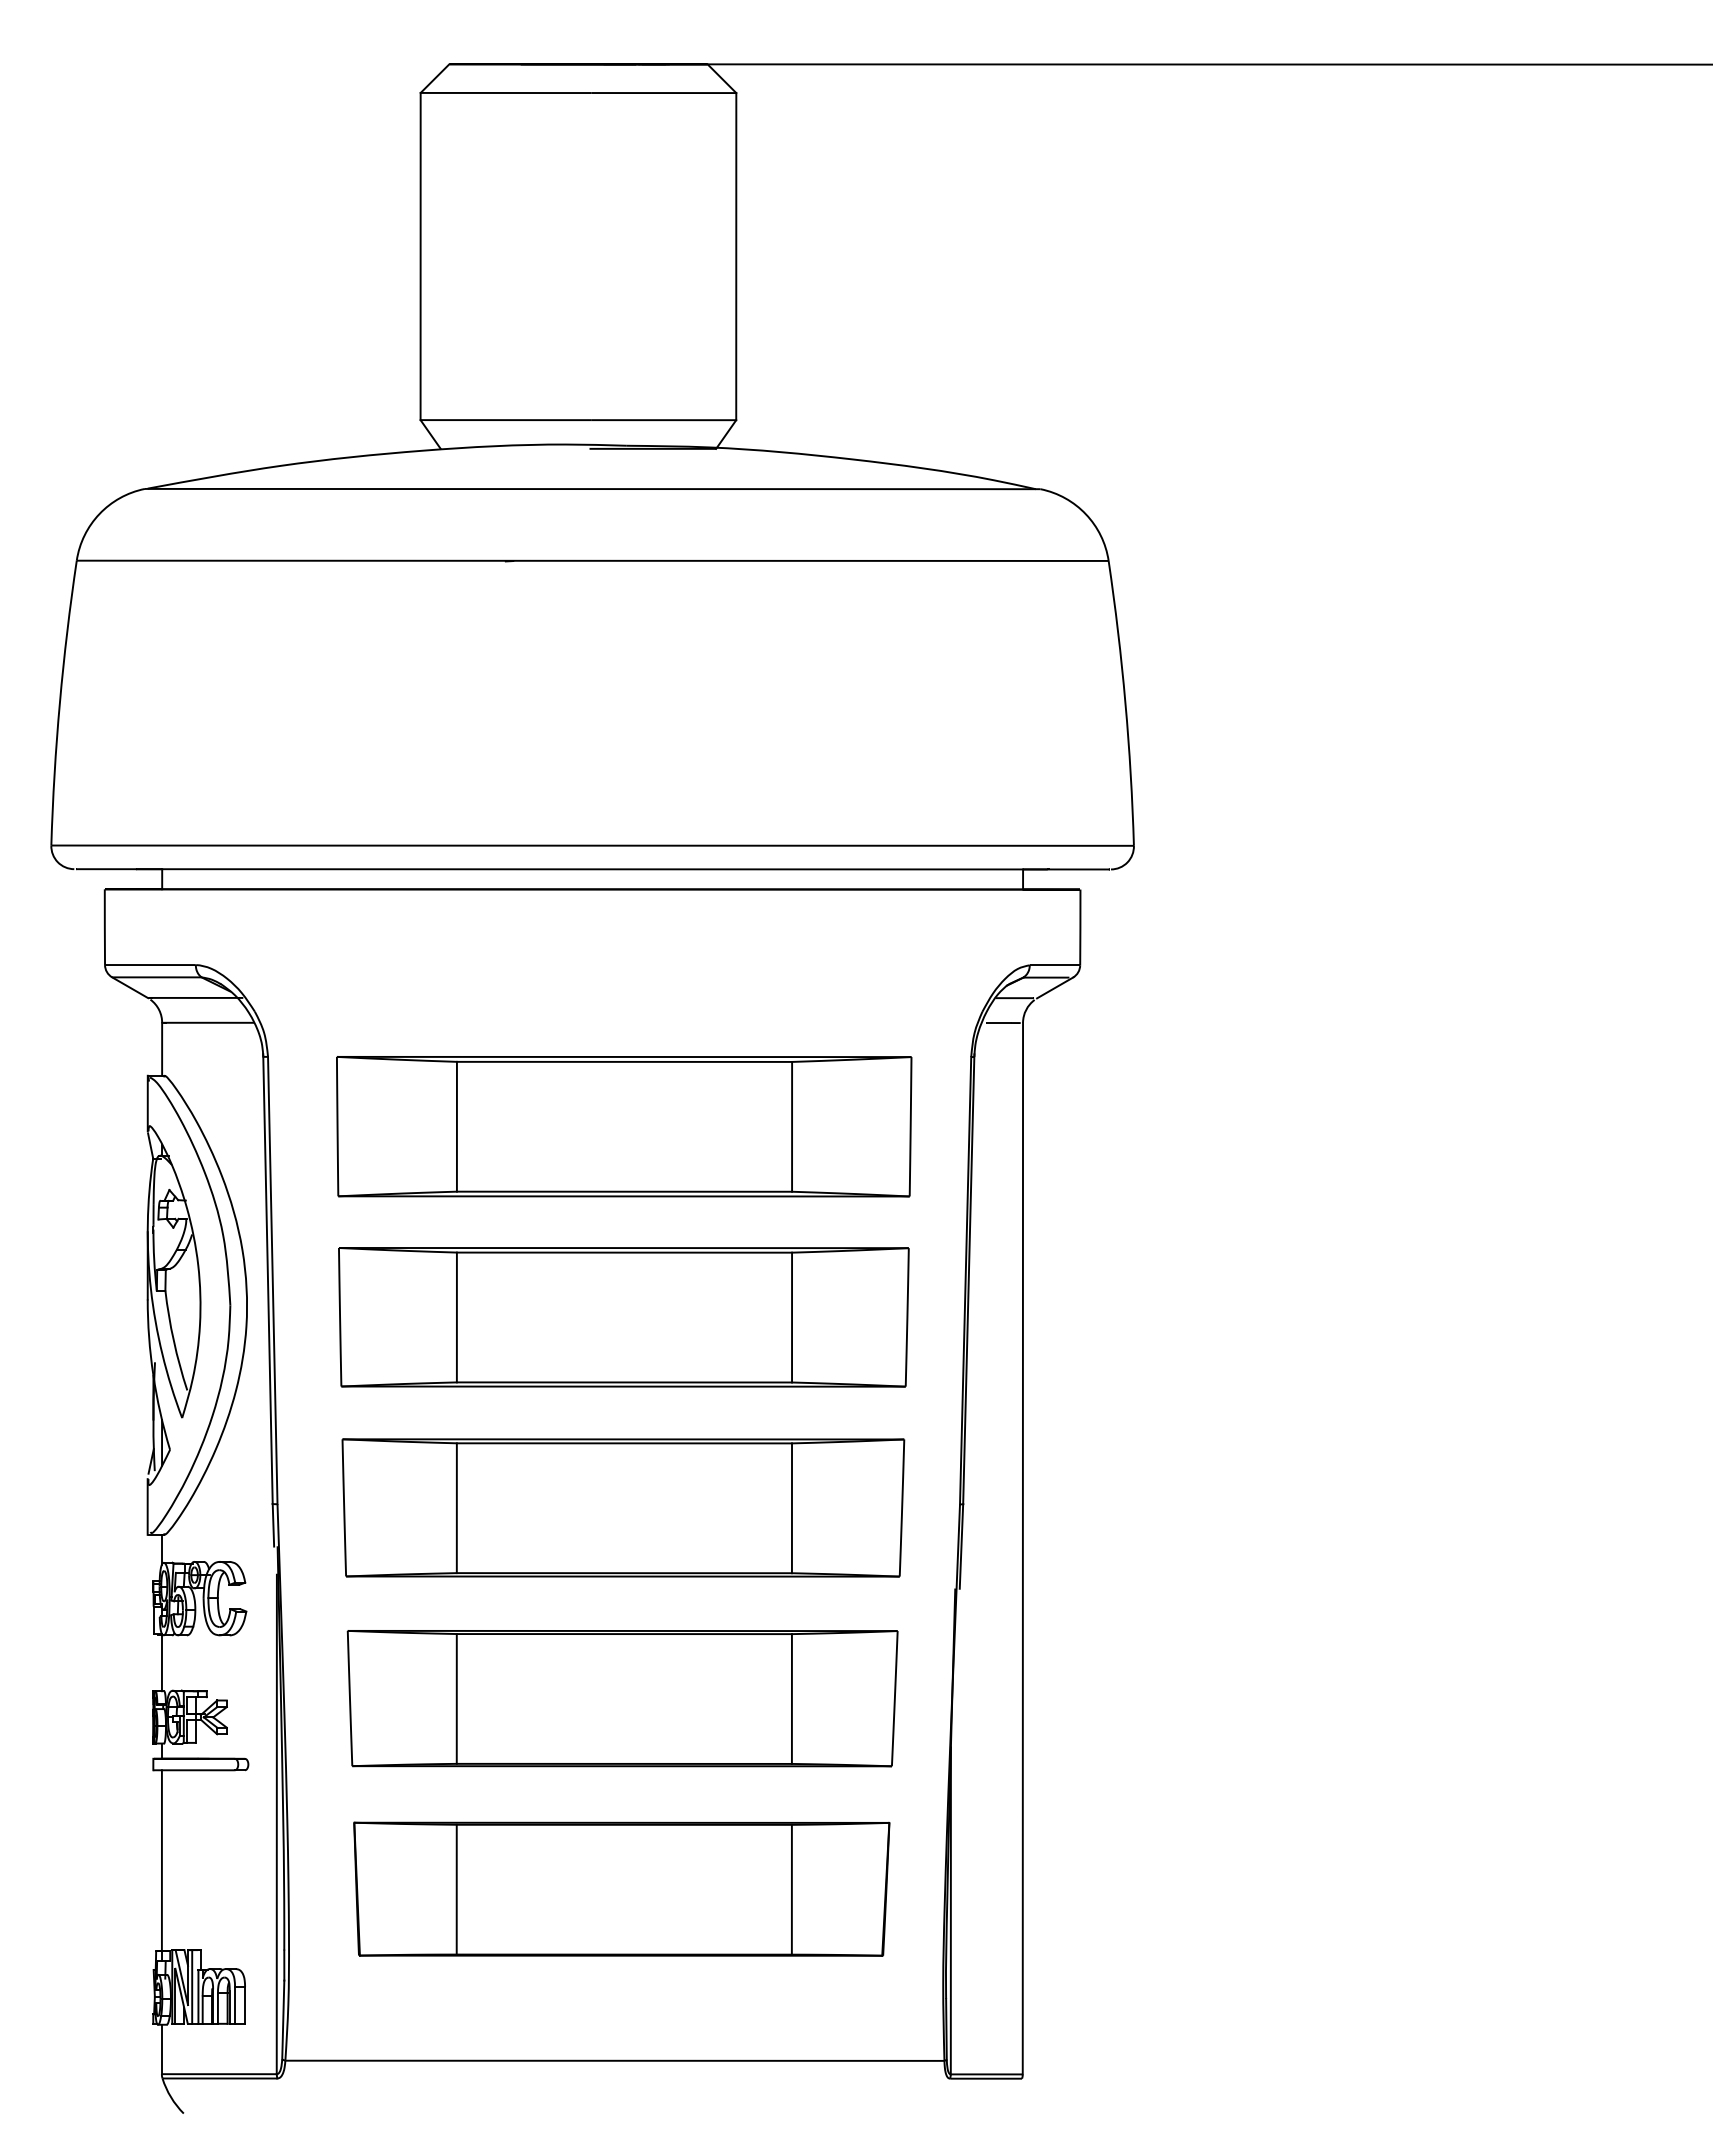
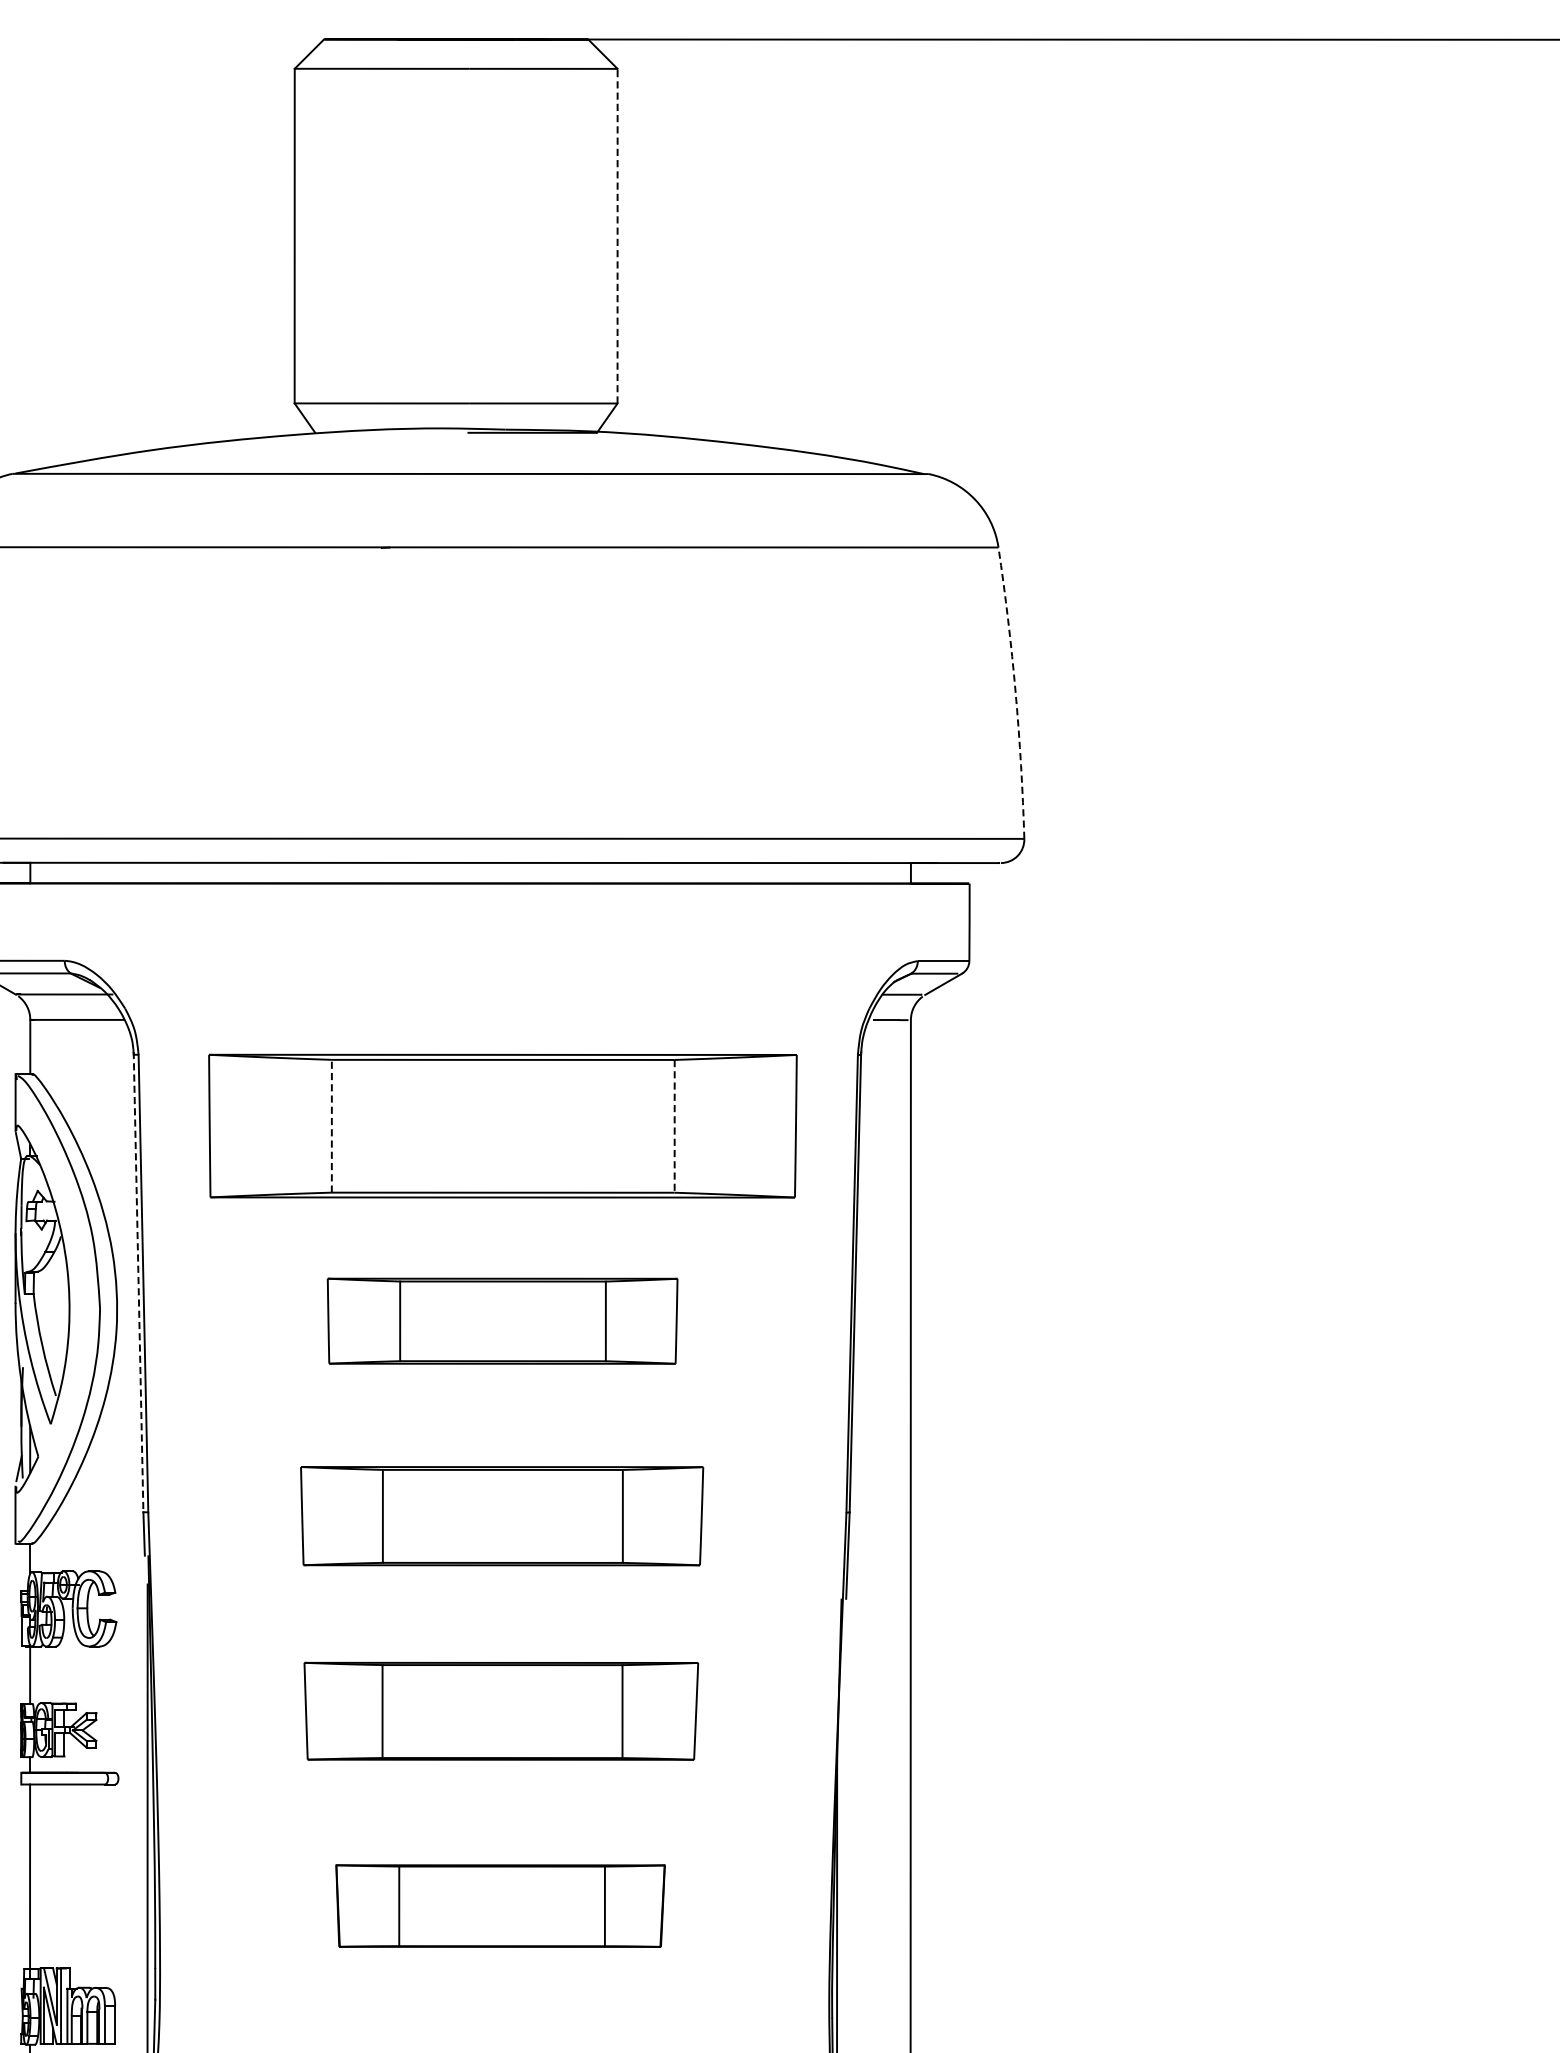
line: (736, 256) -> (617, 236), solid -> dashed
arc: (1125, 703) -> (1015, 693), solid -> dashed
line: (456, 1126) -> (331, 1125), solid -> dashed
line: (792, 1126) -> (675, 1125), solid -> dashed
line: (267, 1279) -> (138, 1282), solid -> dashed
part: (623, 1317) -> (502, 1321), size x0.6
part: (623, 1507) -> (502, 1515), size x0.7
part: (622, 1698) -> (501, 1711), size x0.7
part: (621, 1888) -> (500, 1905), size x0.6

